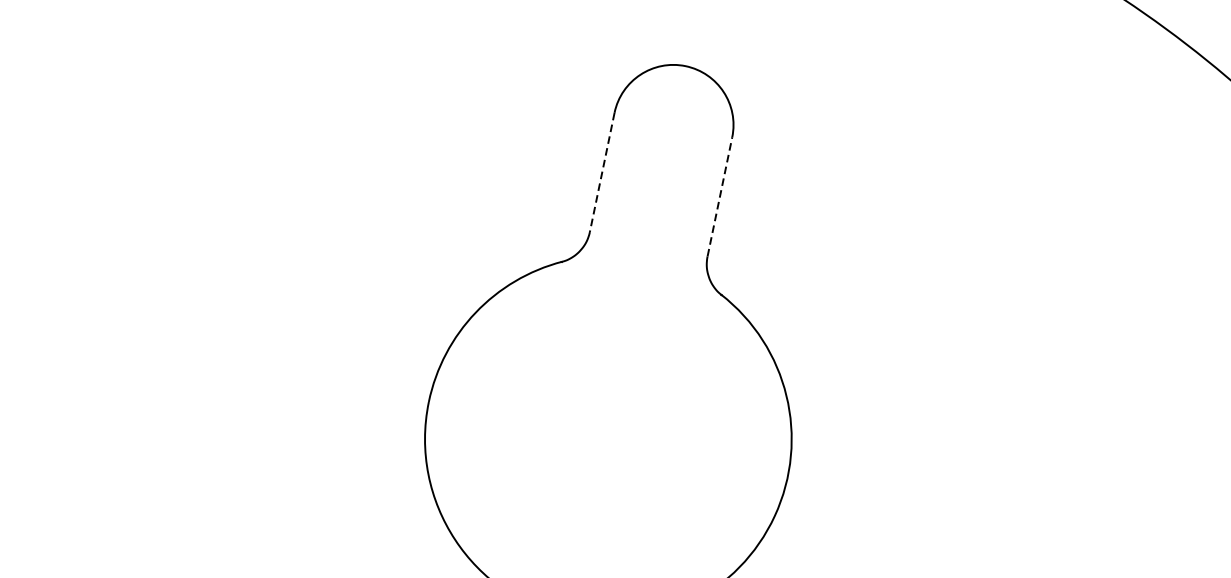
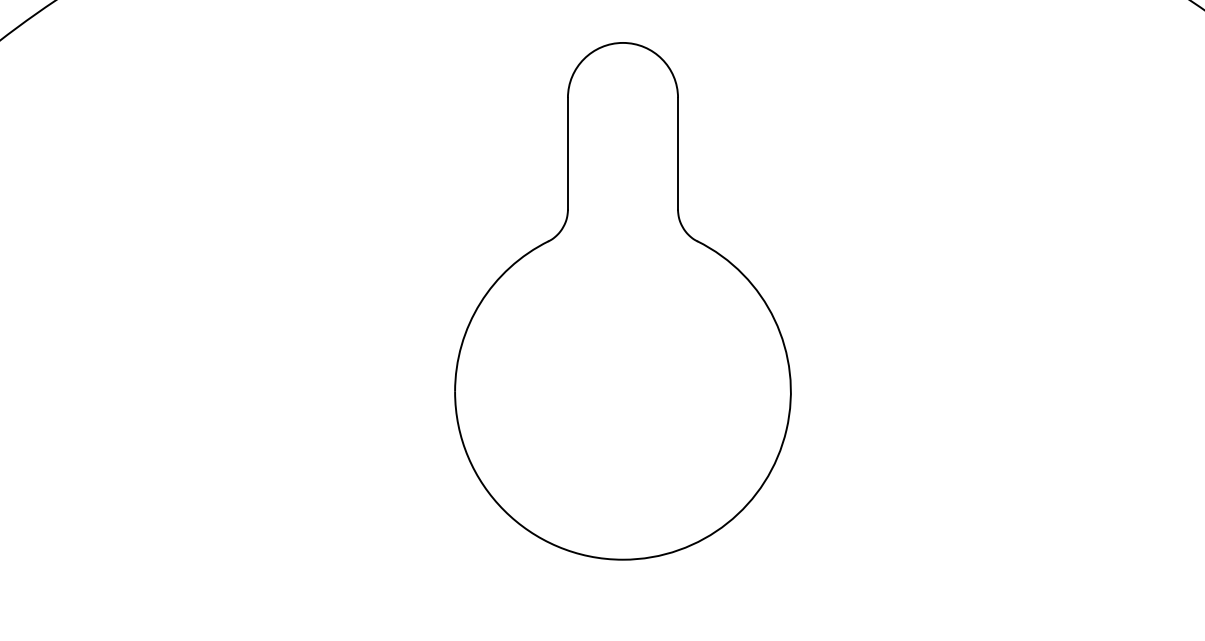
line: (601, 172) -> (567, 153), dashed -> solid
line: (720, 196) -> (678, 153), dashed -> solid

